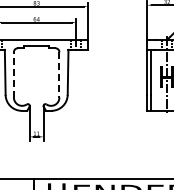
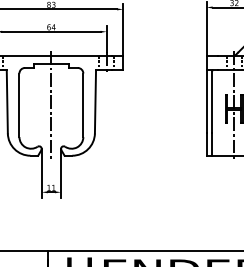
line: (13, 74) -> (18, 104), dashed -> solid
line: (36, 74) -> (51, 104), added
line: (59, 74) -> (83, 104), dashed -> solid

